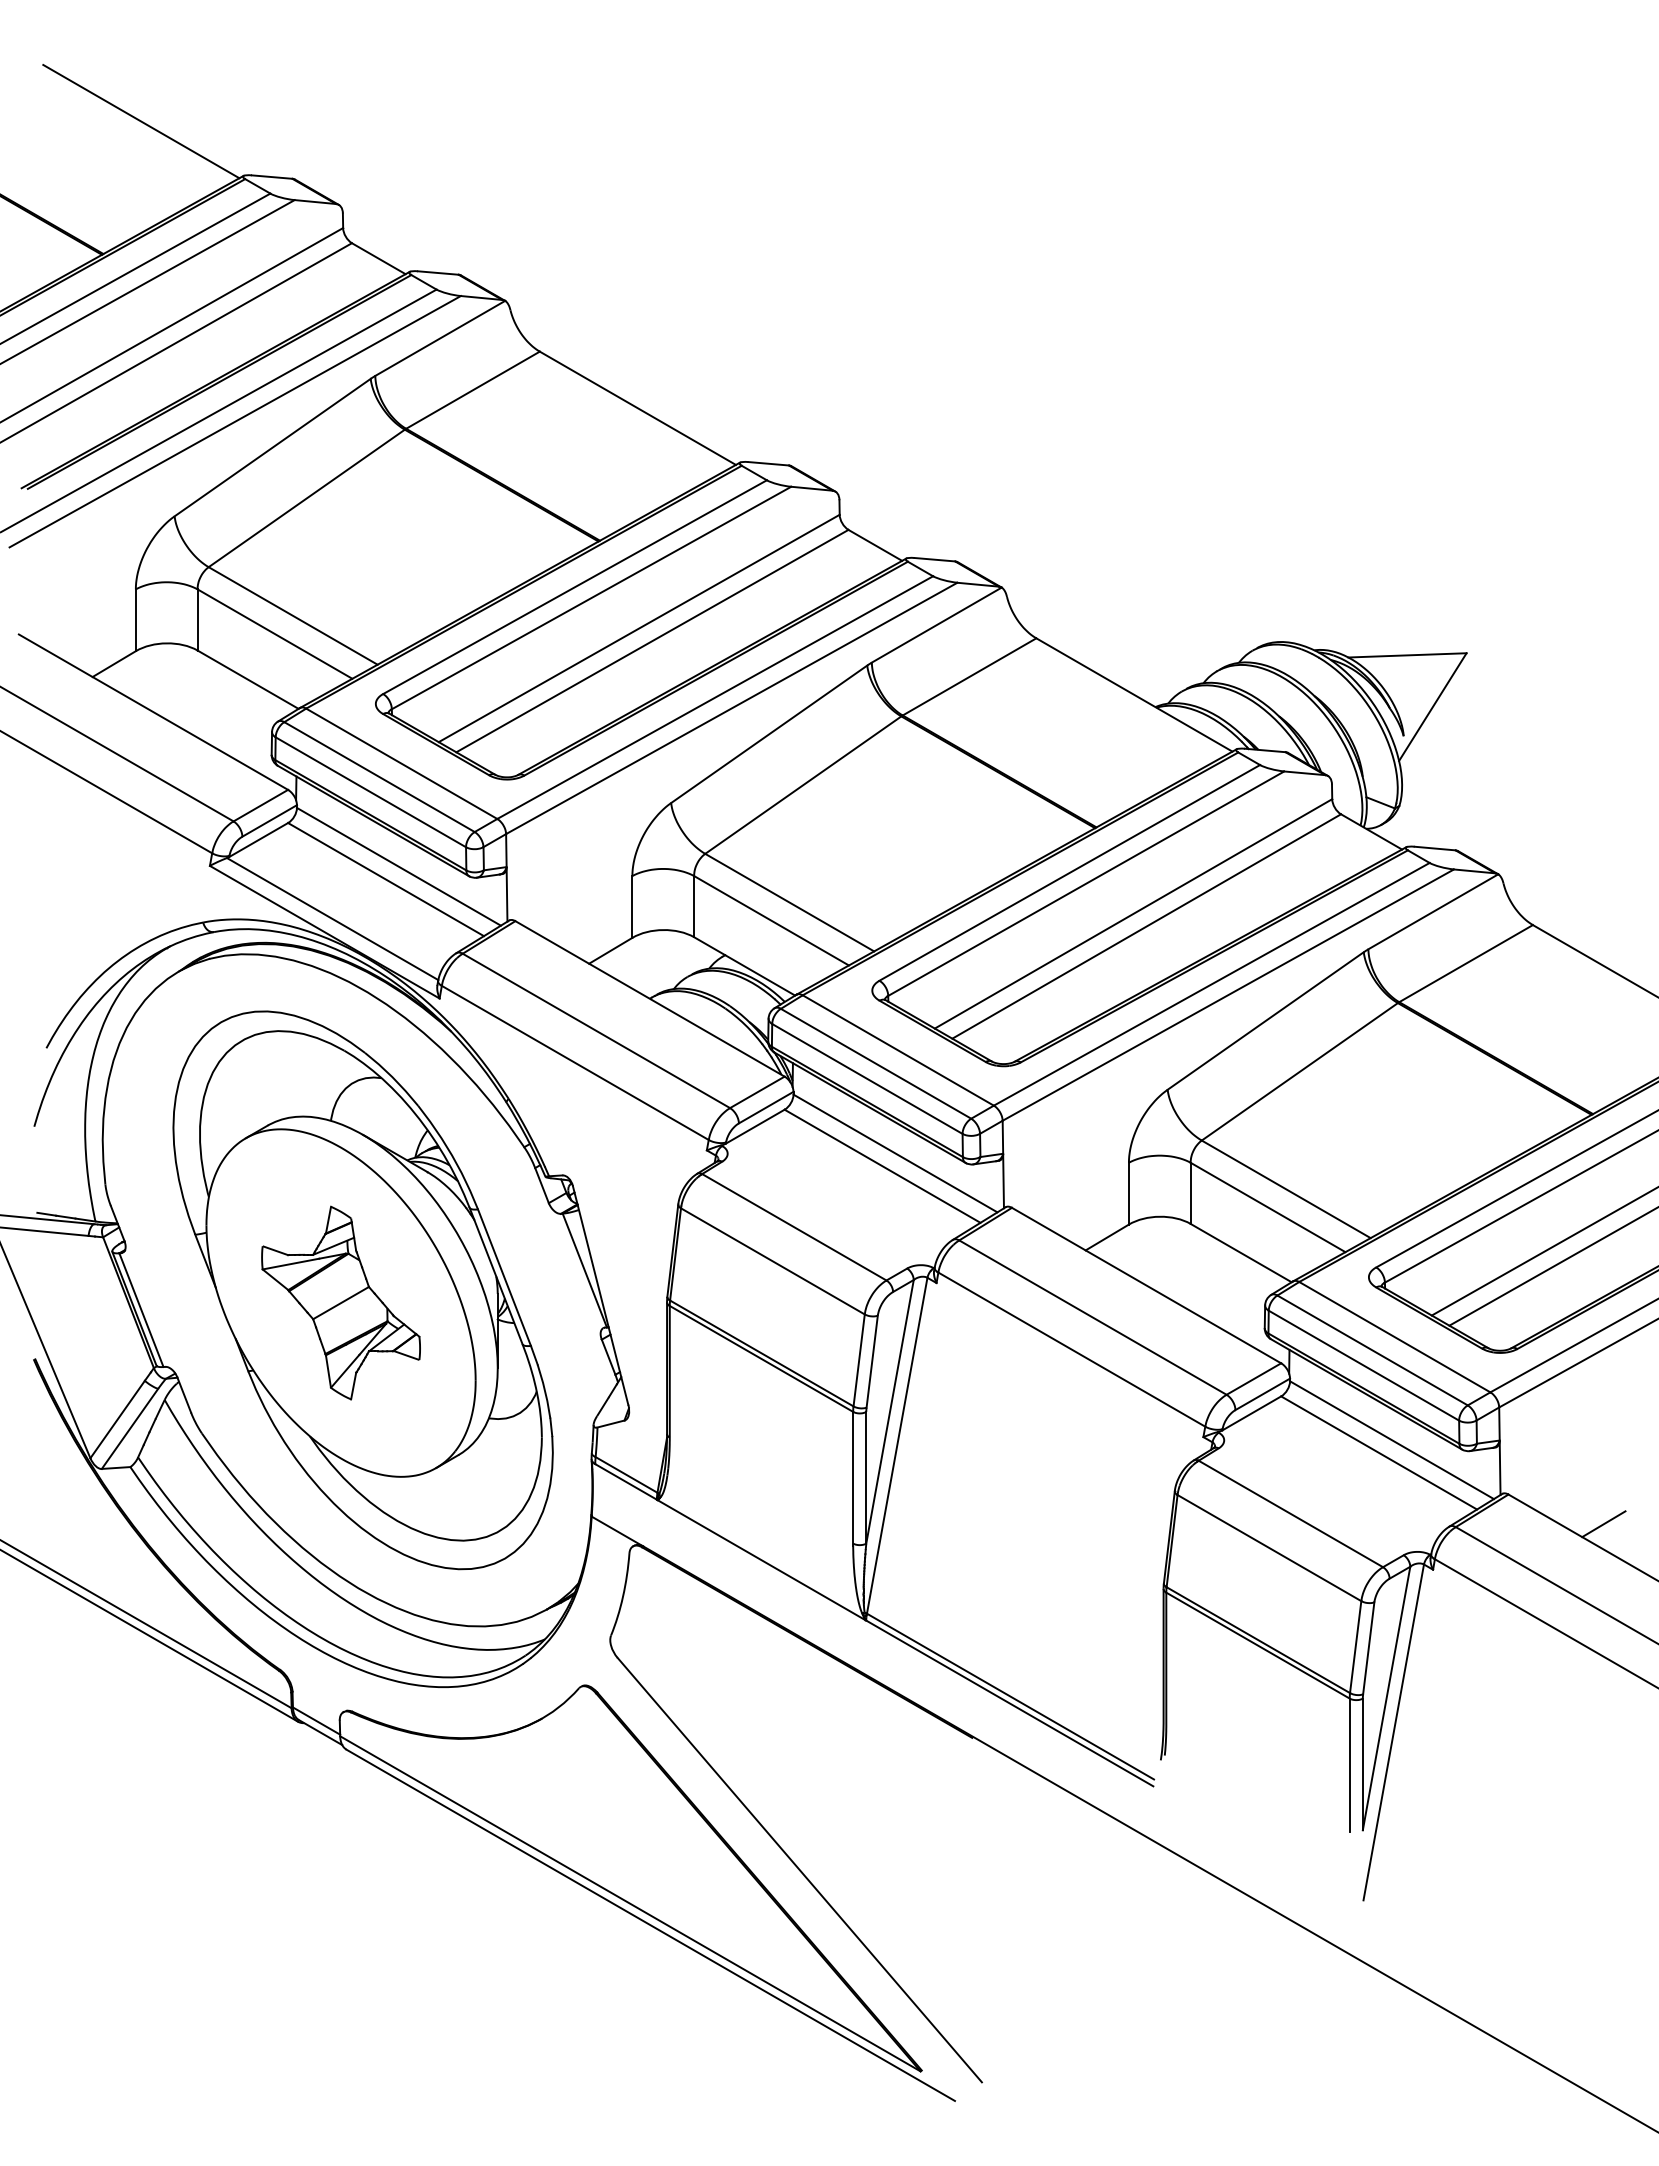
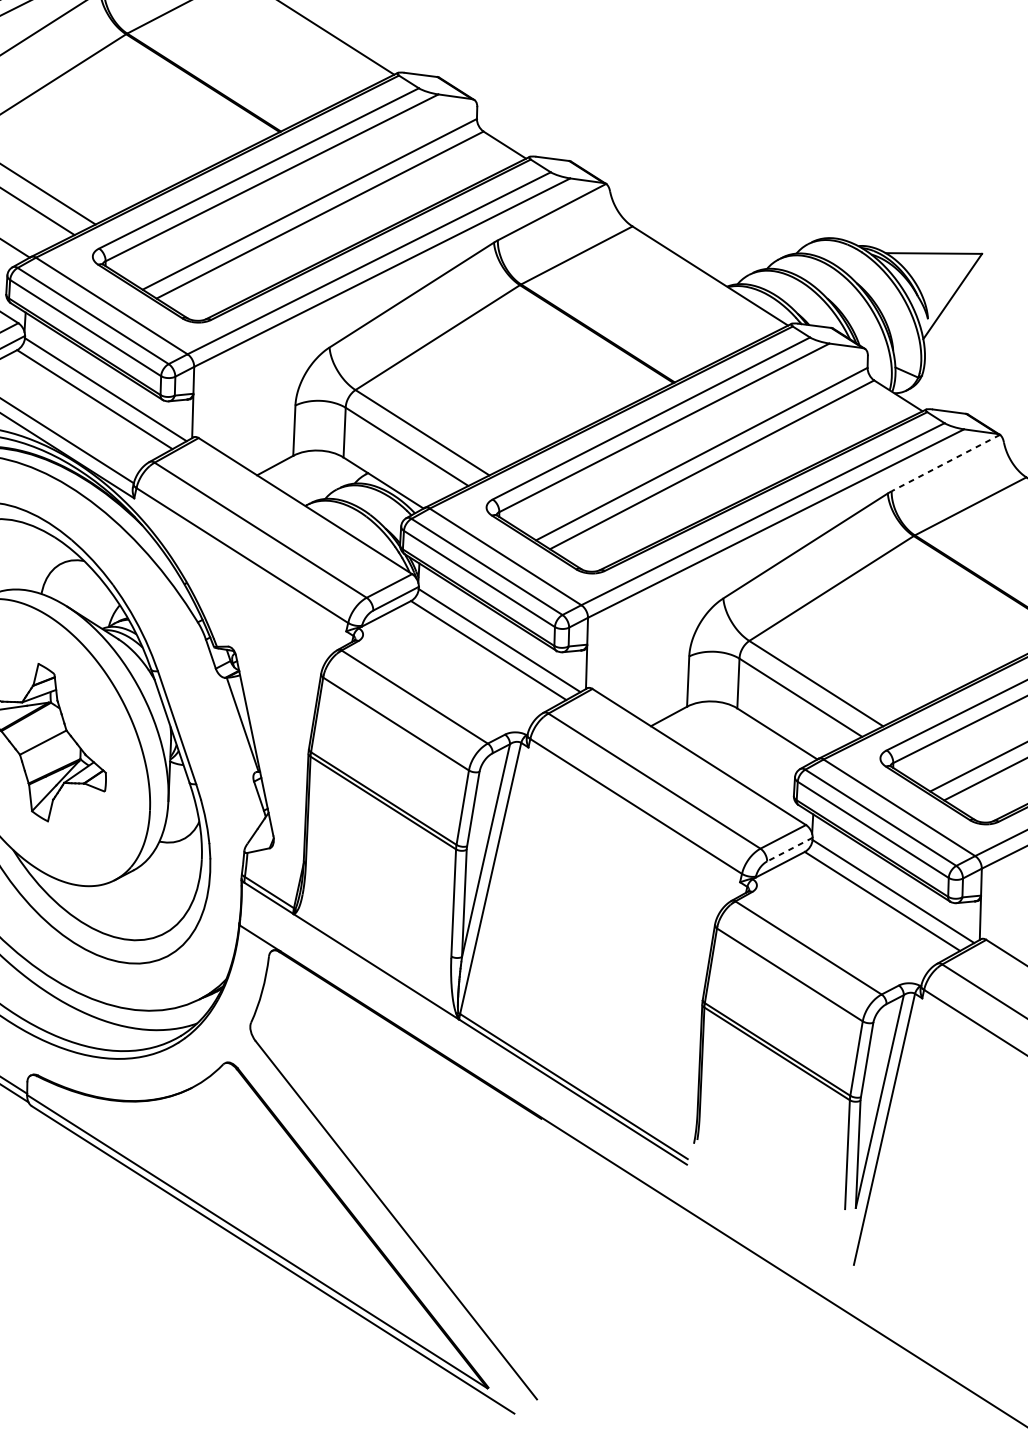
line: (1433, 911) -> (945, 462), solid -> dashed
line: (1262, 1394) -> (789, 849), solid -> dashed

